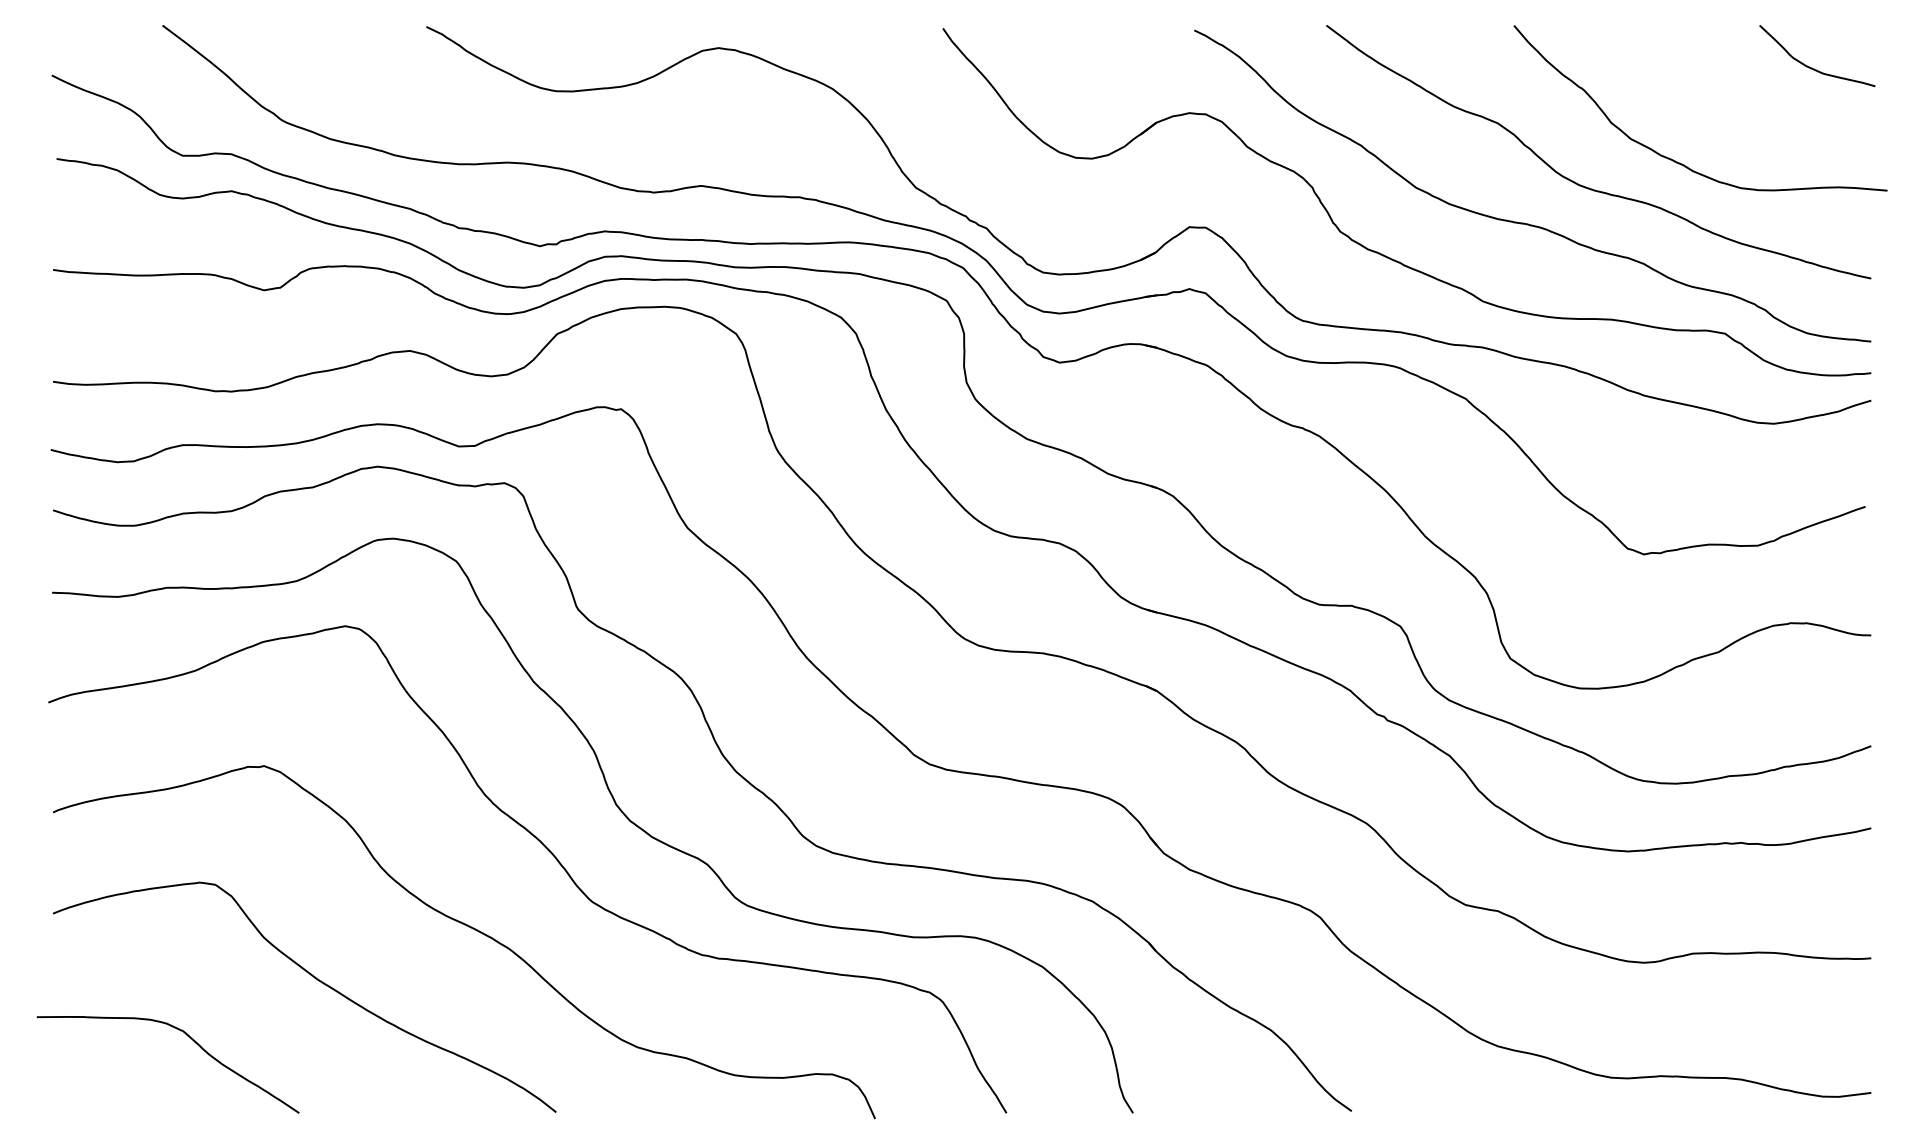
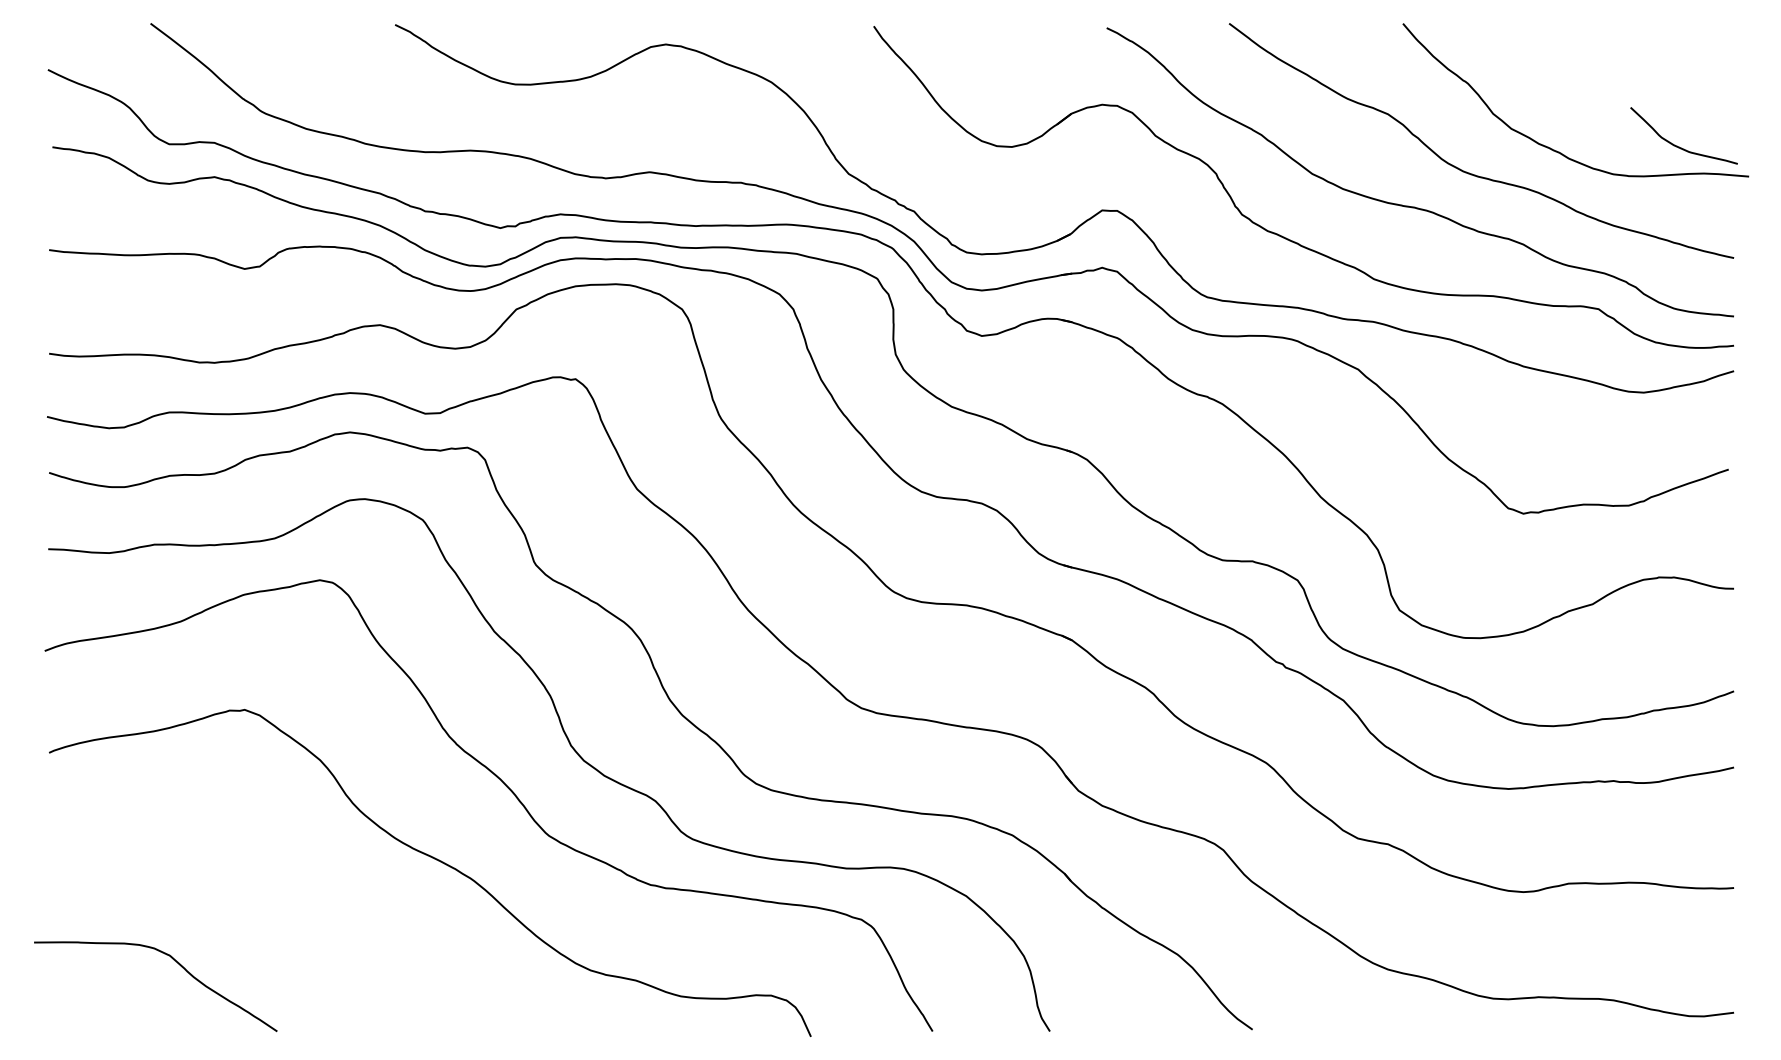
curve: (1810, 66) -> (1677, 145), moved
curve: (316, 980) -> (293, 908), removed

